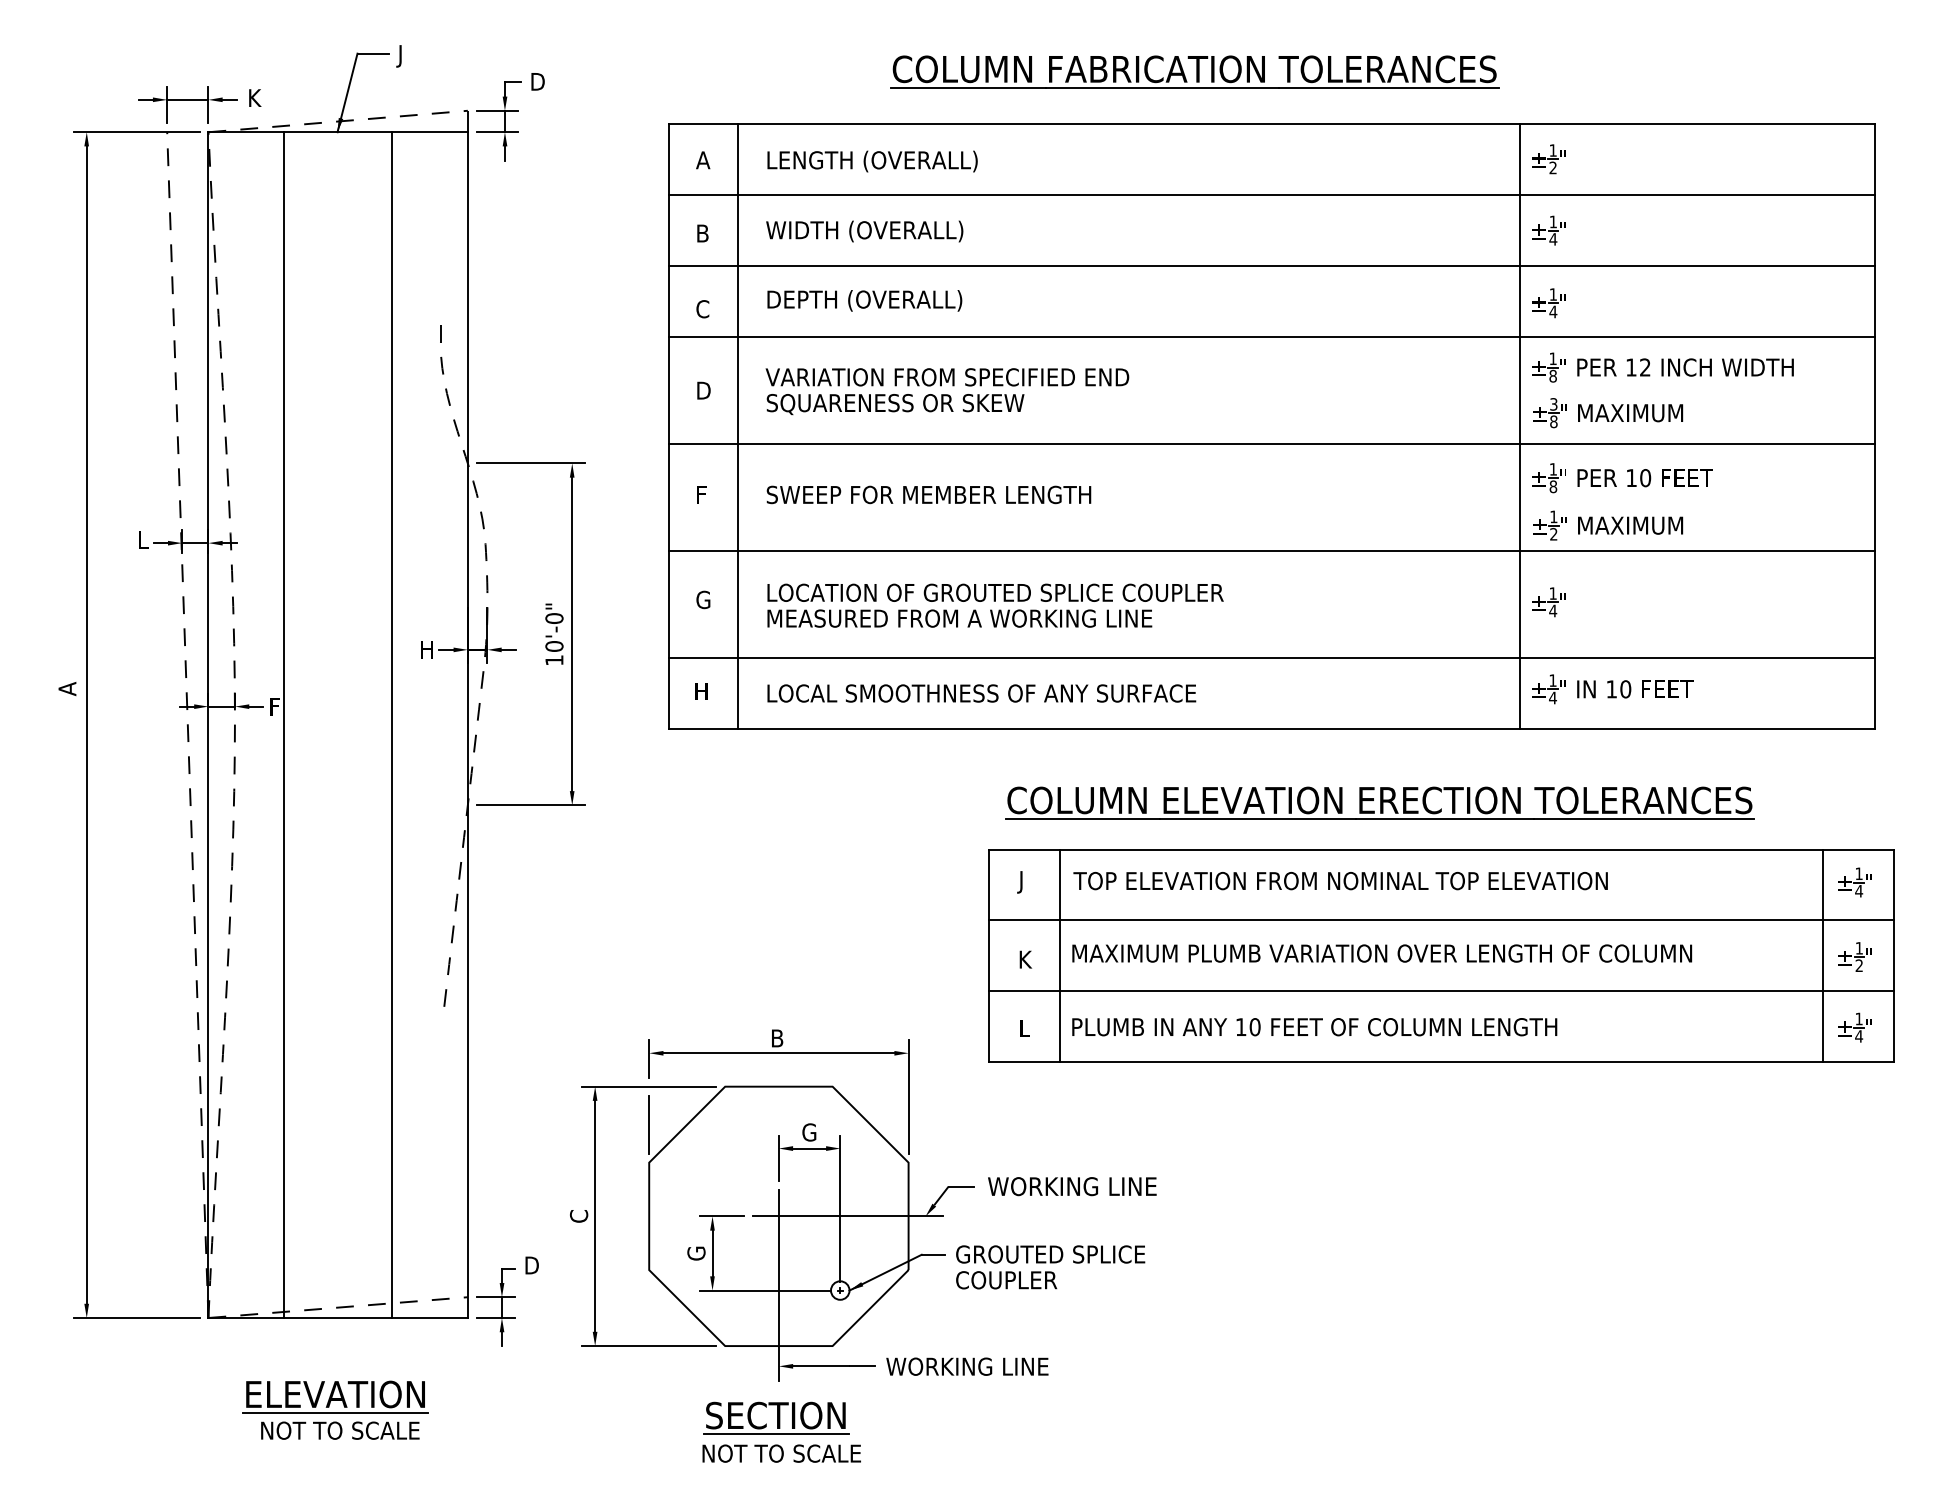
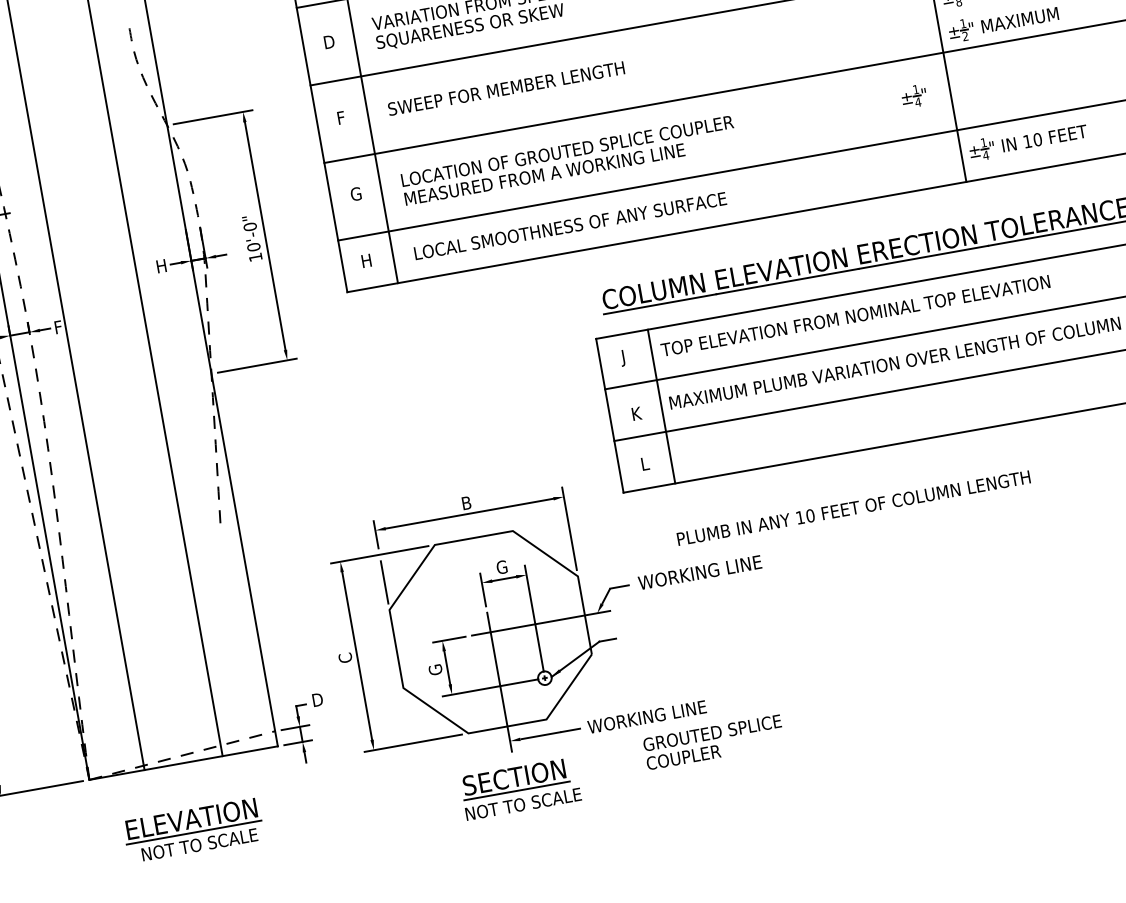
part: (1548, 602) -> (913, 96), moved
text: (1314, 1027) -> (853, 508), moved
text: (1050, 1267) -> (713, 742), moved

